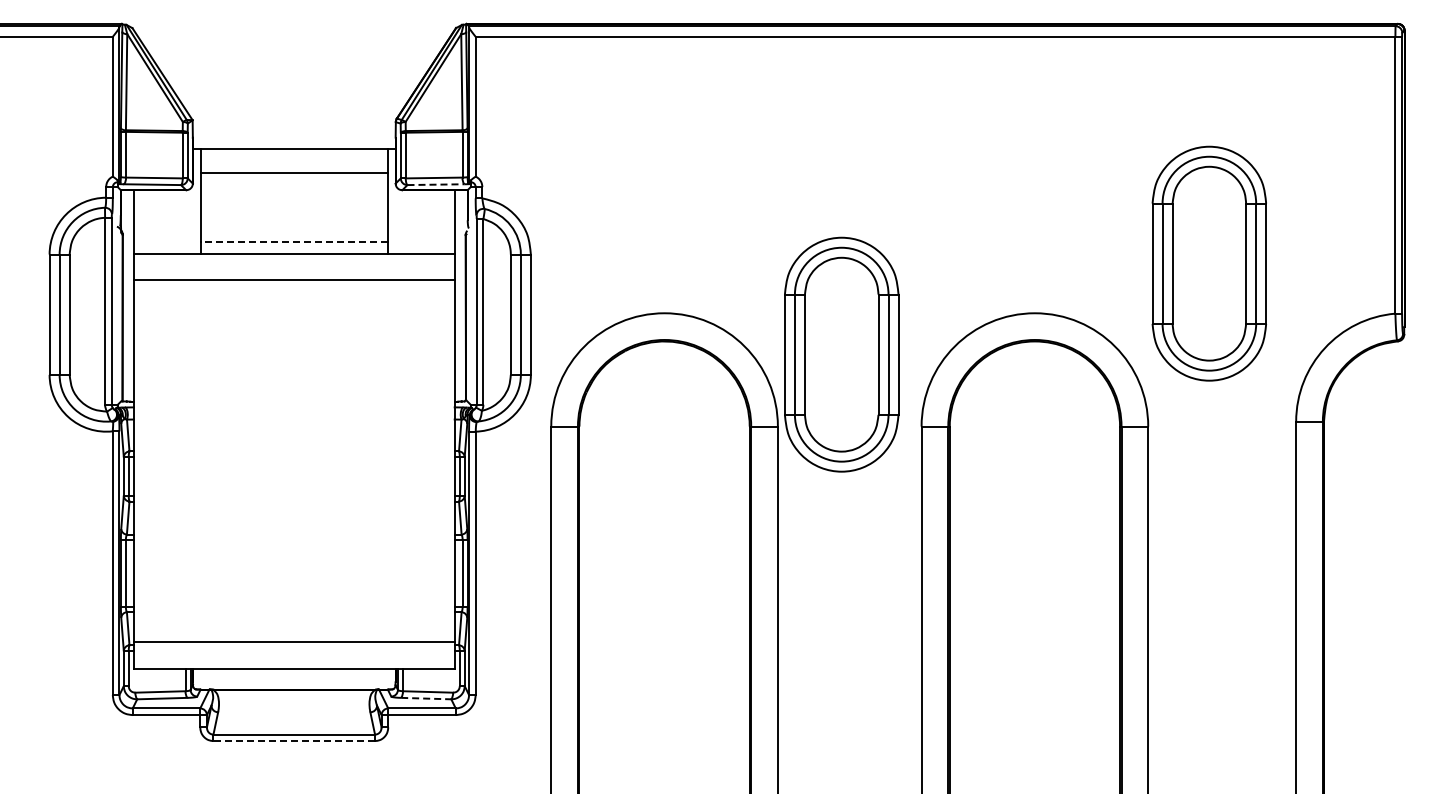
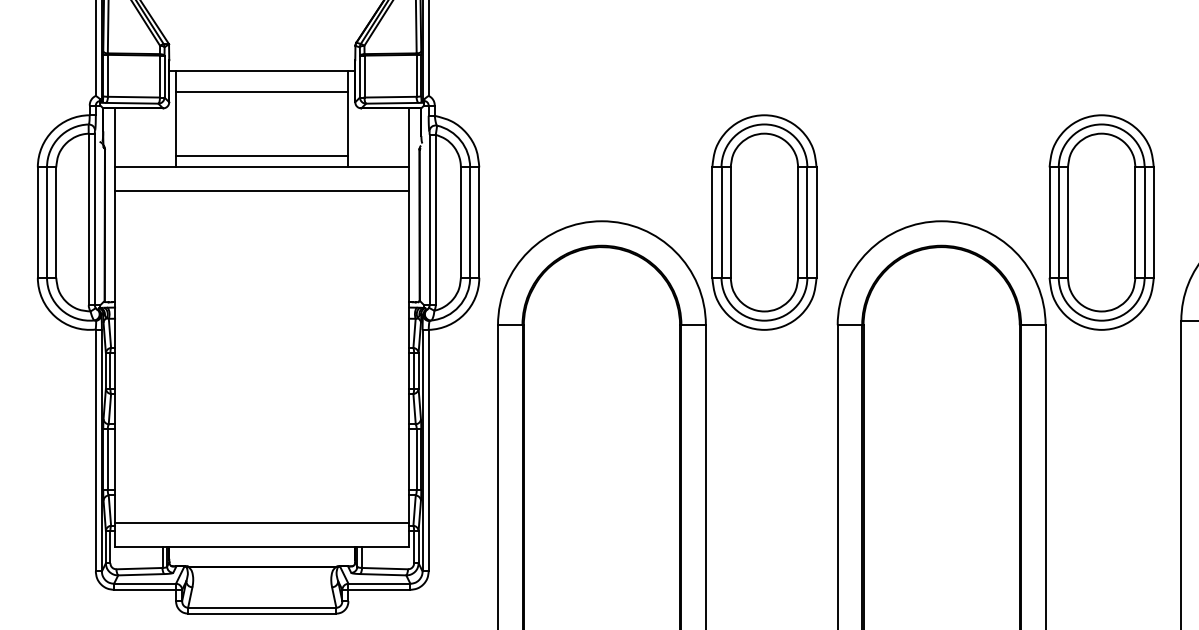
line: (436, 184) -> (392, 103), dashed -> solid
line: (294, 242) -> (262, 156), dashed -> solid
part: (1208, 263) -> (1100, 222), moved
part: (841, 354) -> (764, 222), moved
line: (426, 698) -> (383, 574), dashed -> solid
line: (294, 741) -> (262, 614), dashed -> solid

